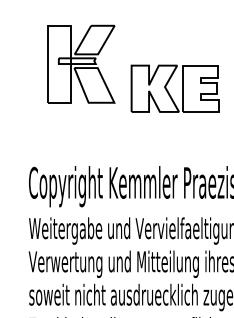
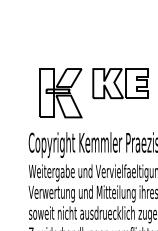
part: (81, 64) -> (60, 93), moved

